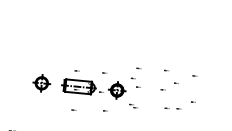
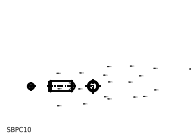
part: (41, 83) -> (30, 86), size x0.6

